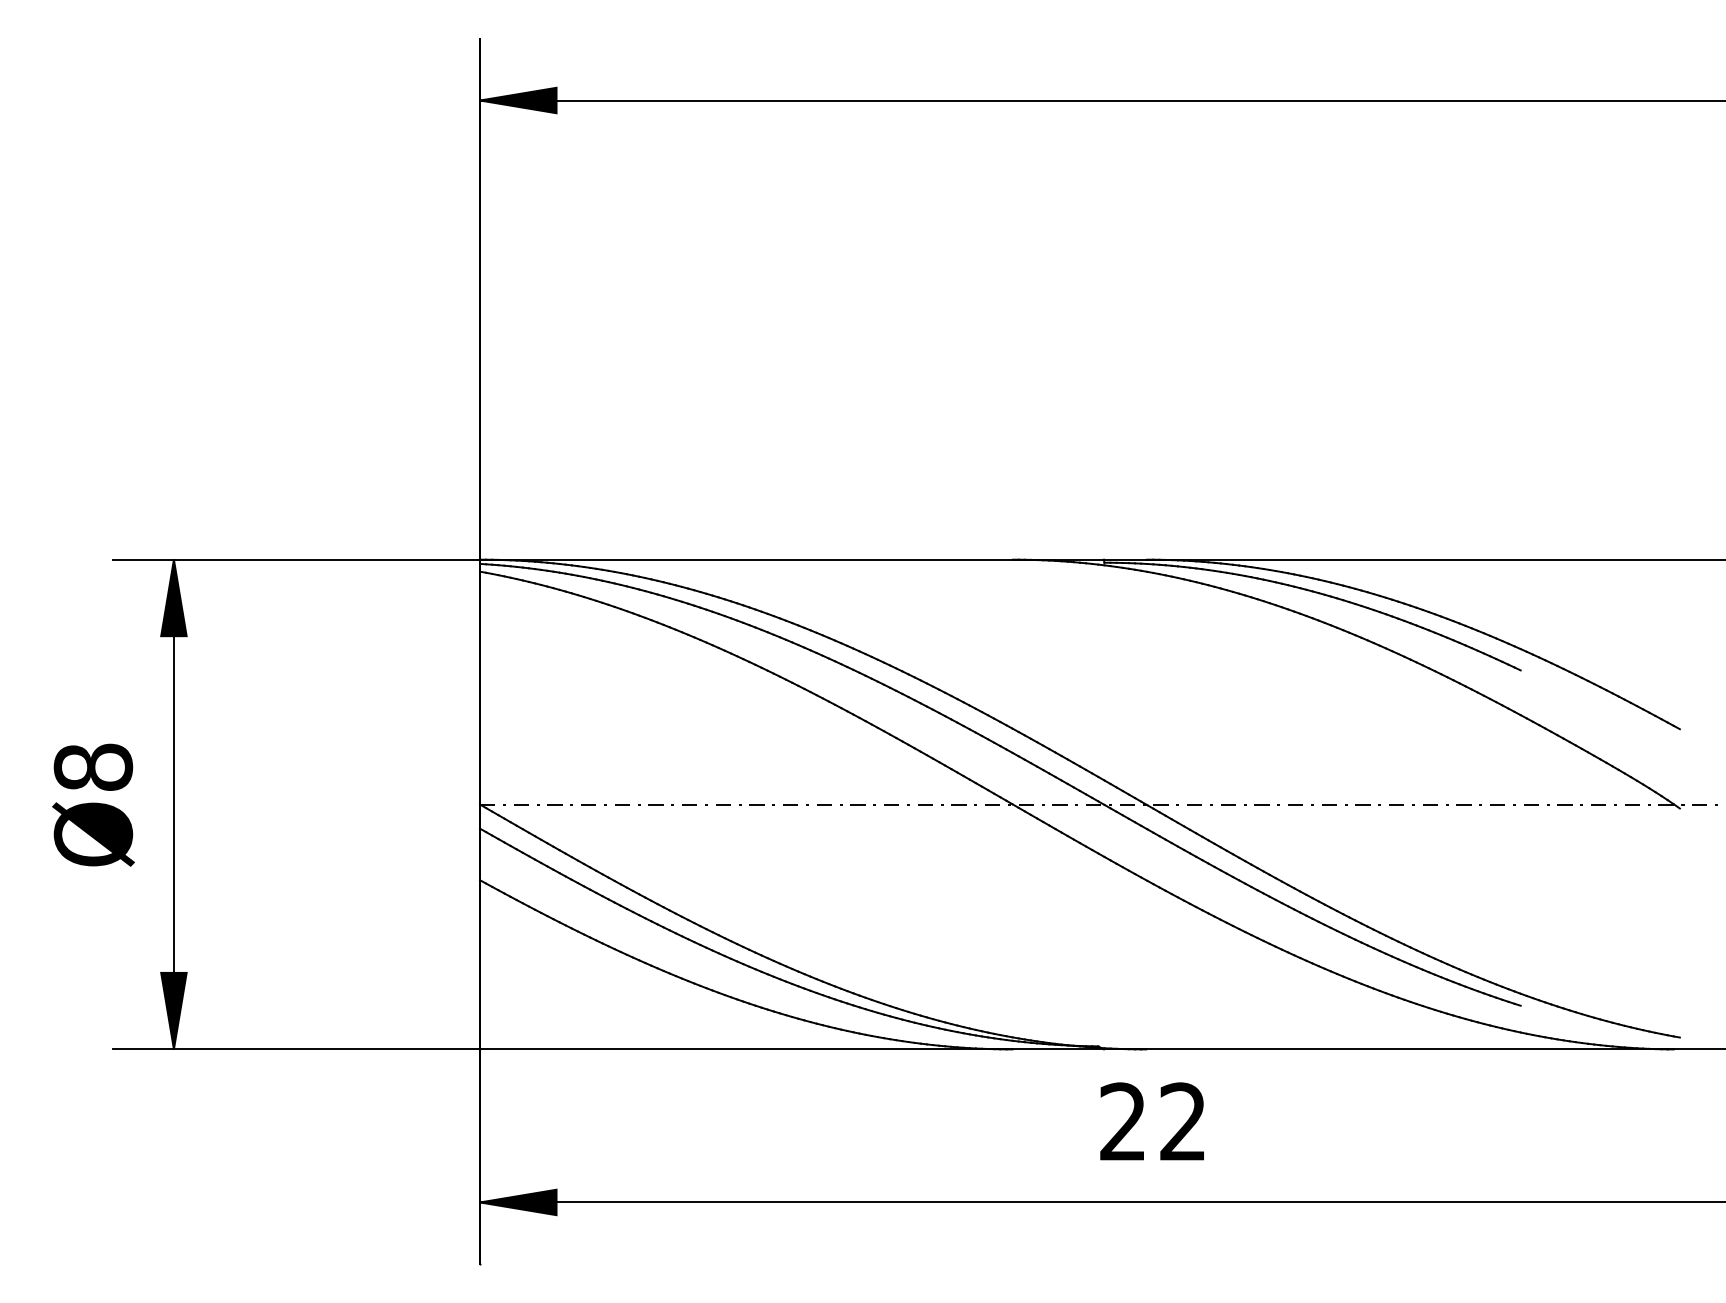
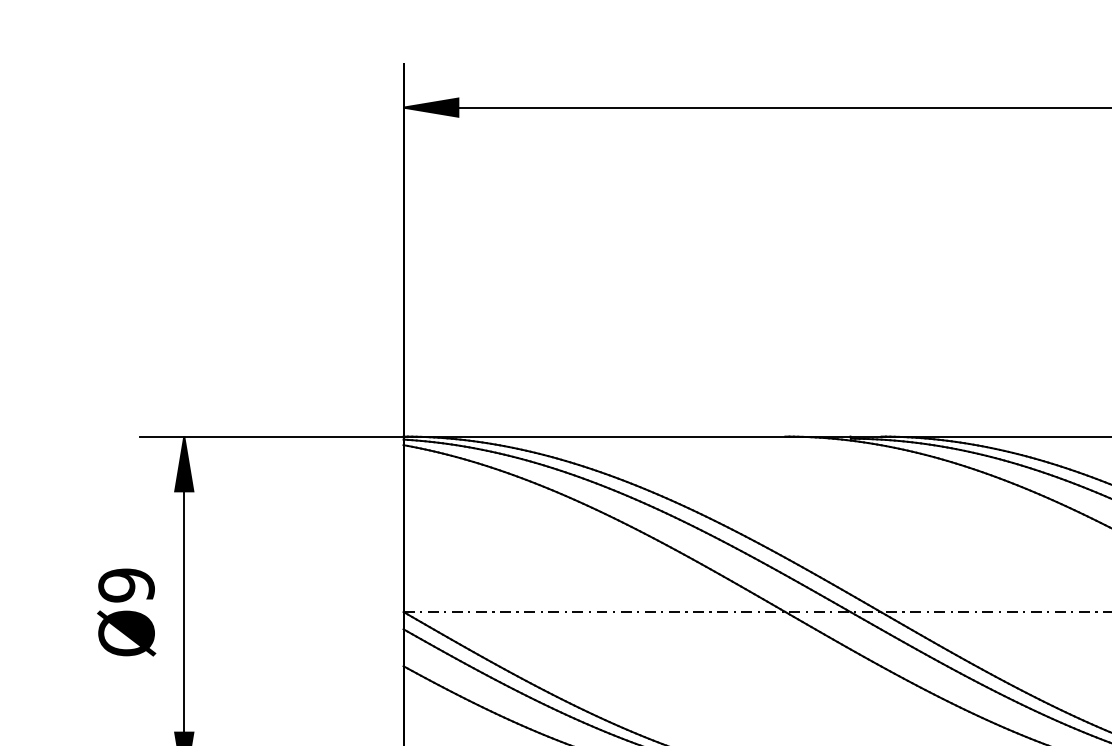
text: (93, 767) -> (126, 585), Ø8 -> Ø9

